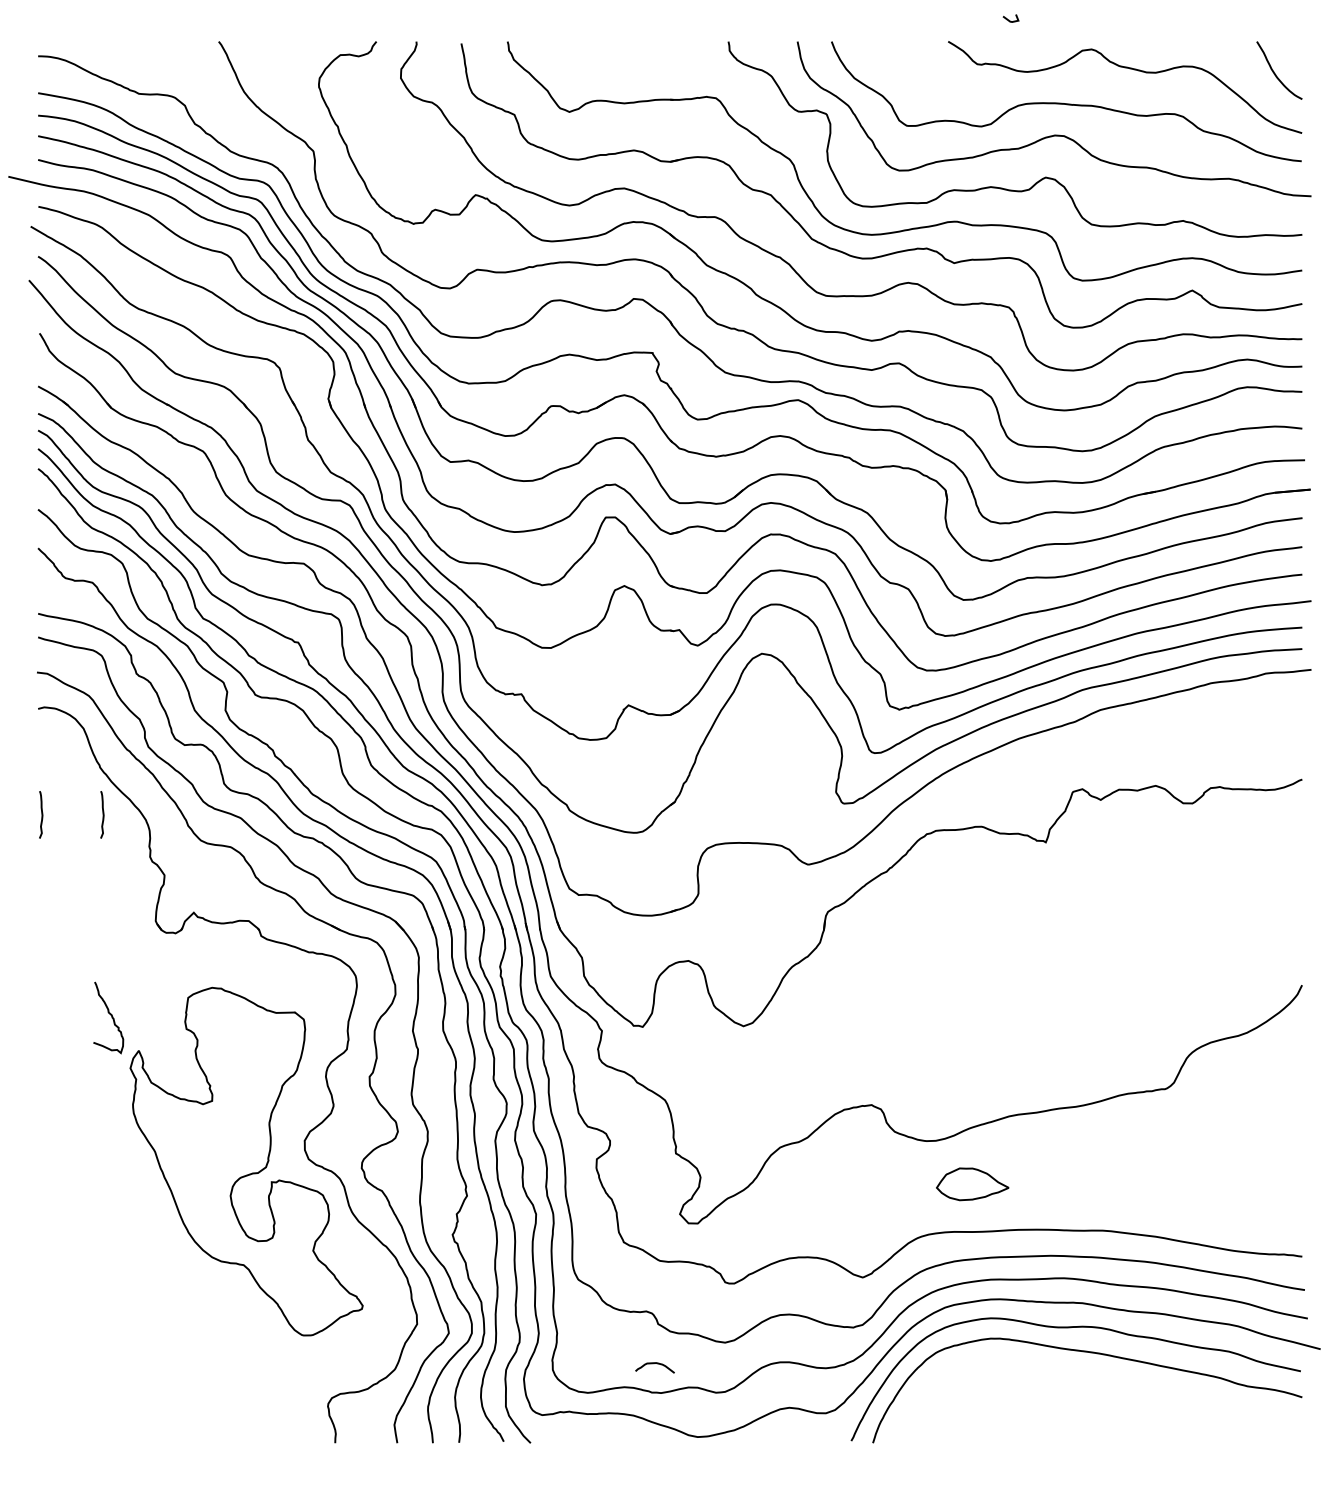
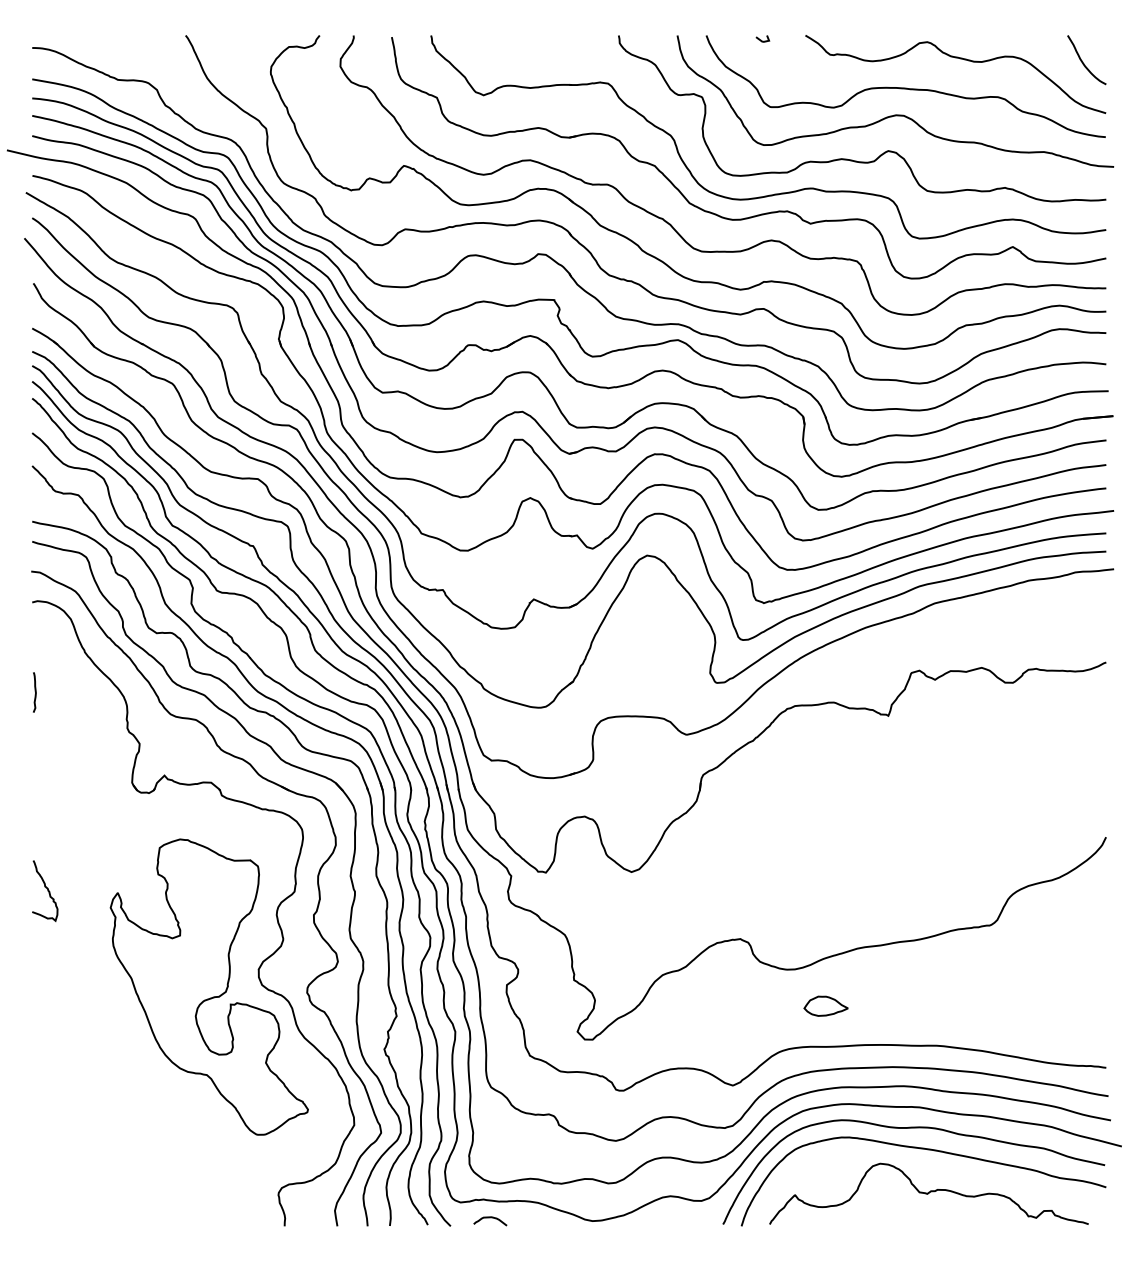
line: (1009, 19) -> (761, 39), moved
line: (102, 813) -> (86, 691), removed
curve: (111, 1018) -> (47, 891), moved
part: (971, 1183) -> (825, 1005), size x0.71
curve: (655, 1364) -> (490, 1218), moved
curve: (1093, 1404) -> (928, 1193), added

